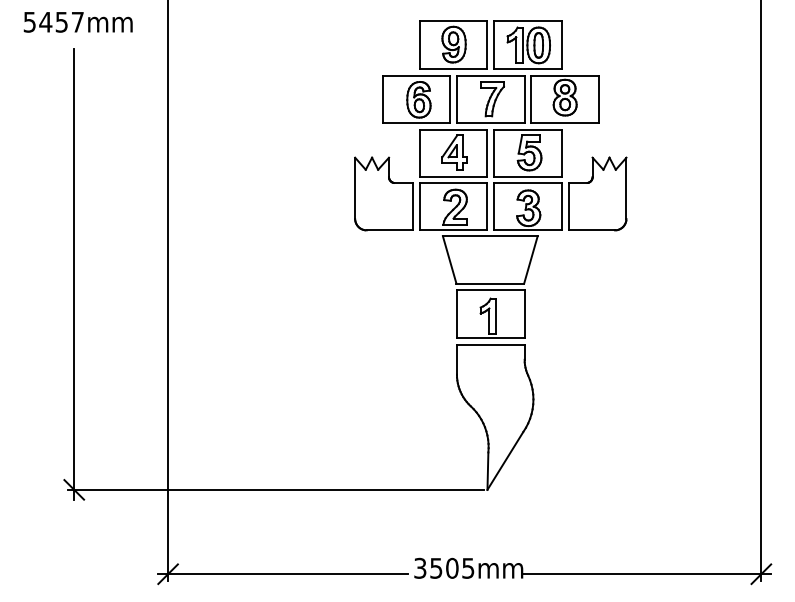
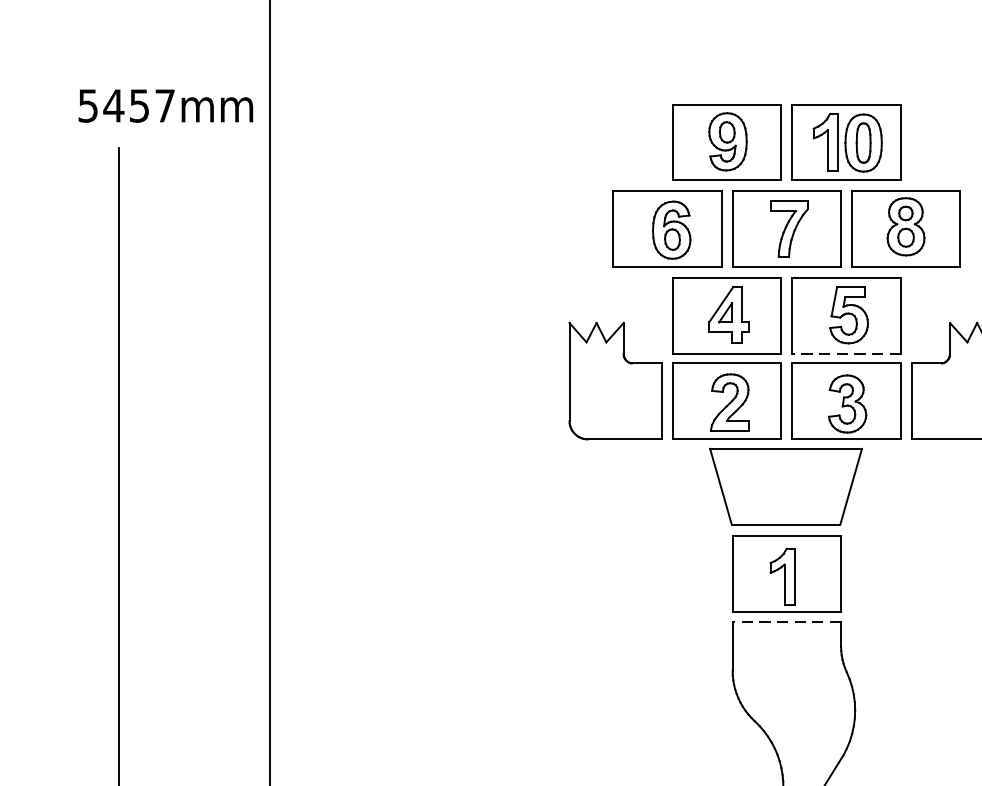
text: (77, 22) -> (164, 106), moved
line: (528, 177) -> (847, 354), solid -> dashed
line: (490, 344) -> (786, 622), solid -> dashed

